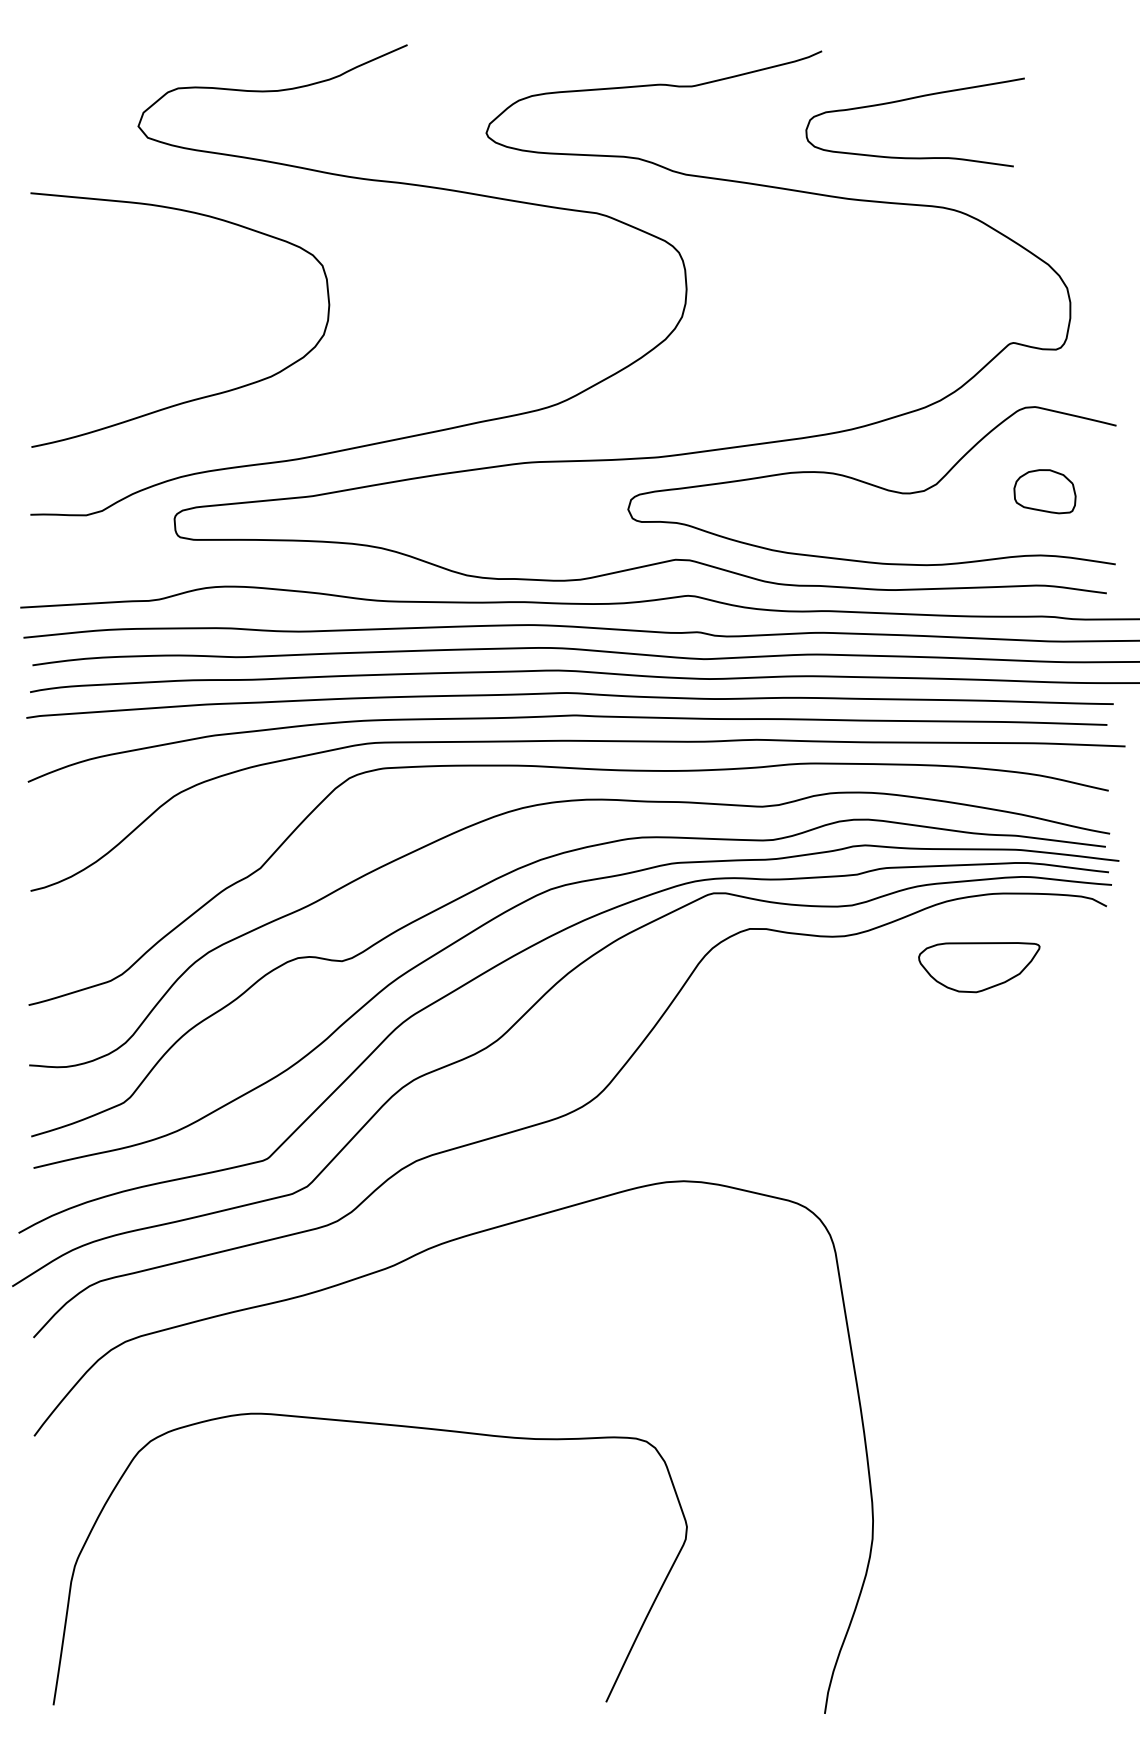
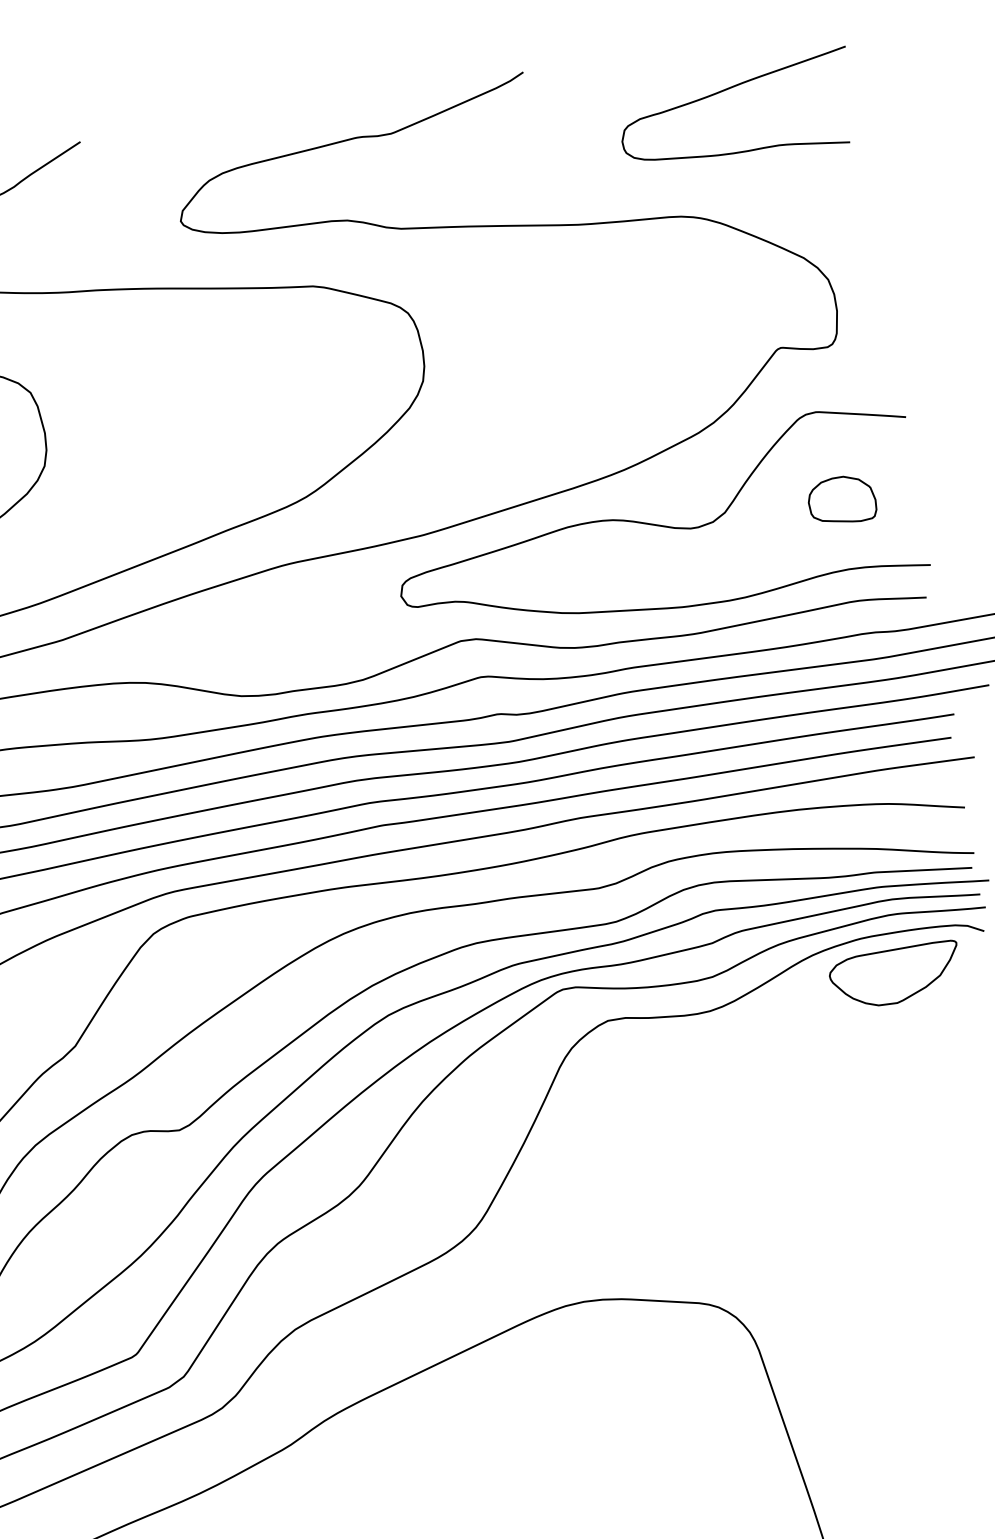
curve: (912, 99) -> (729, 89), moved
part: (979, 967) -> (896, 976), moved

